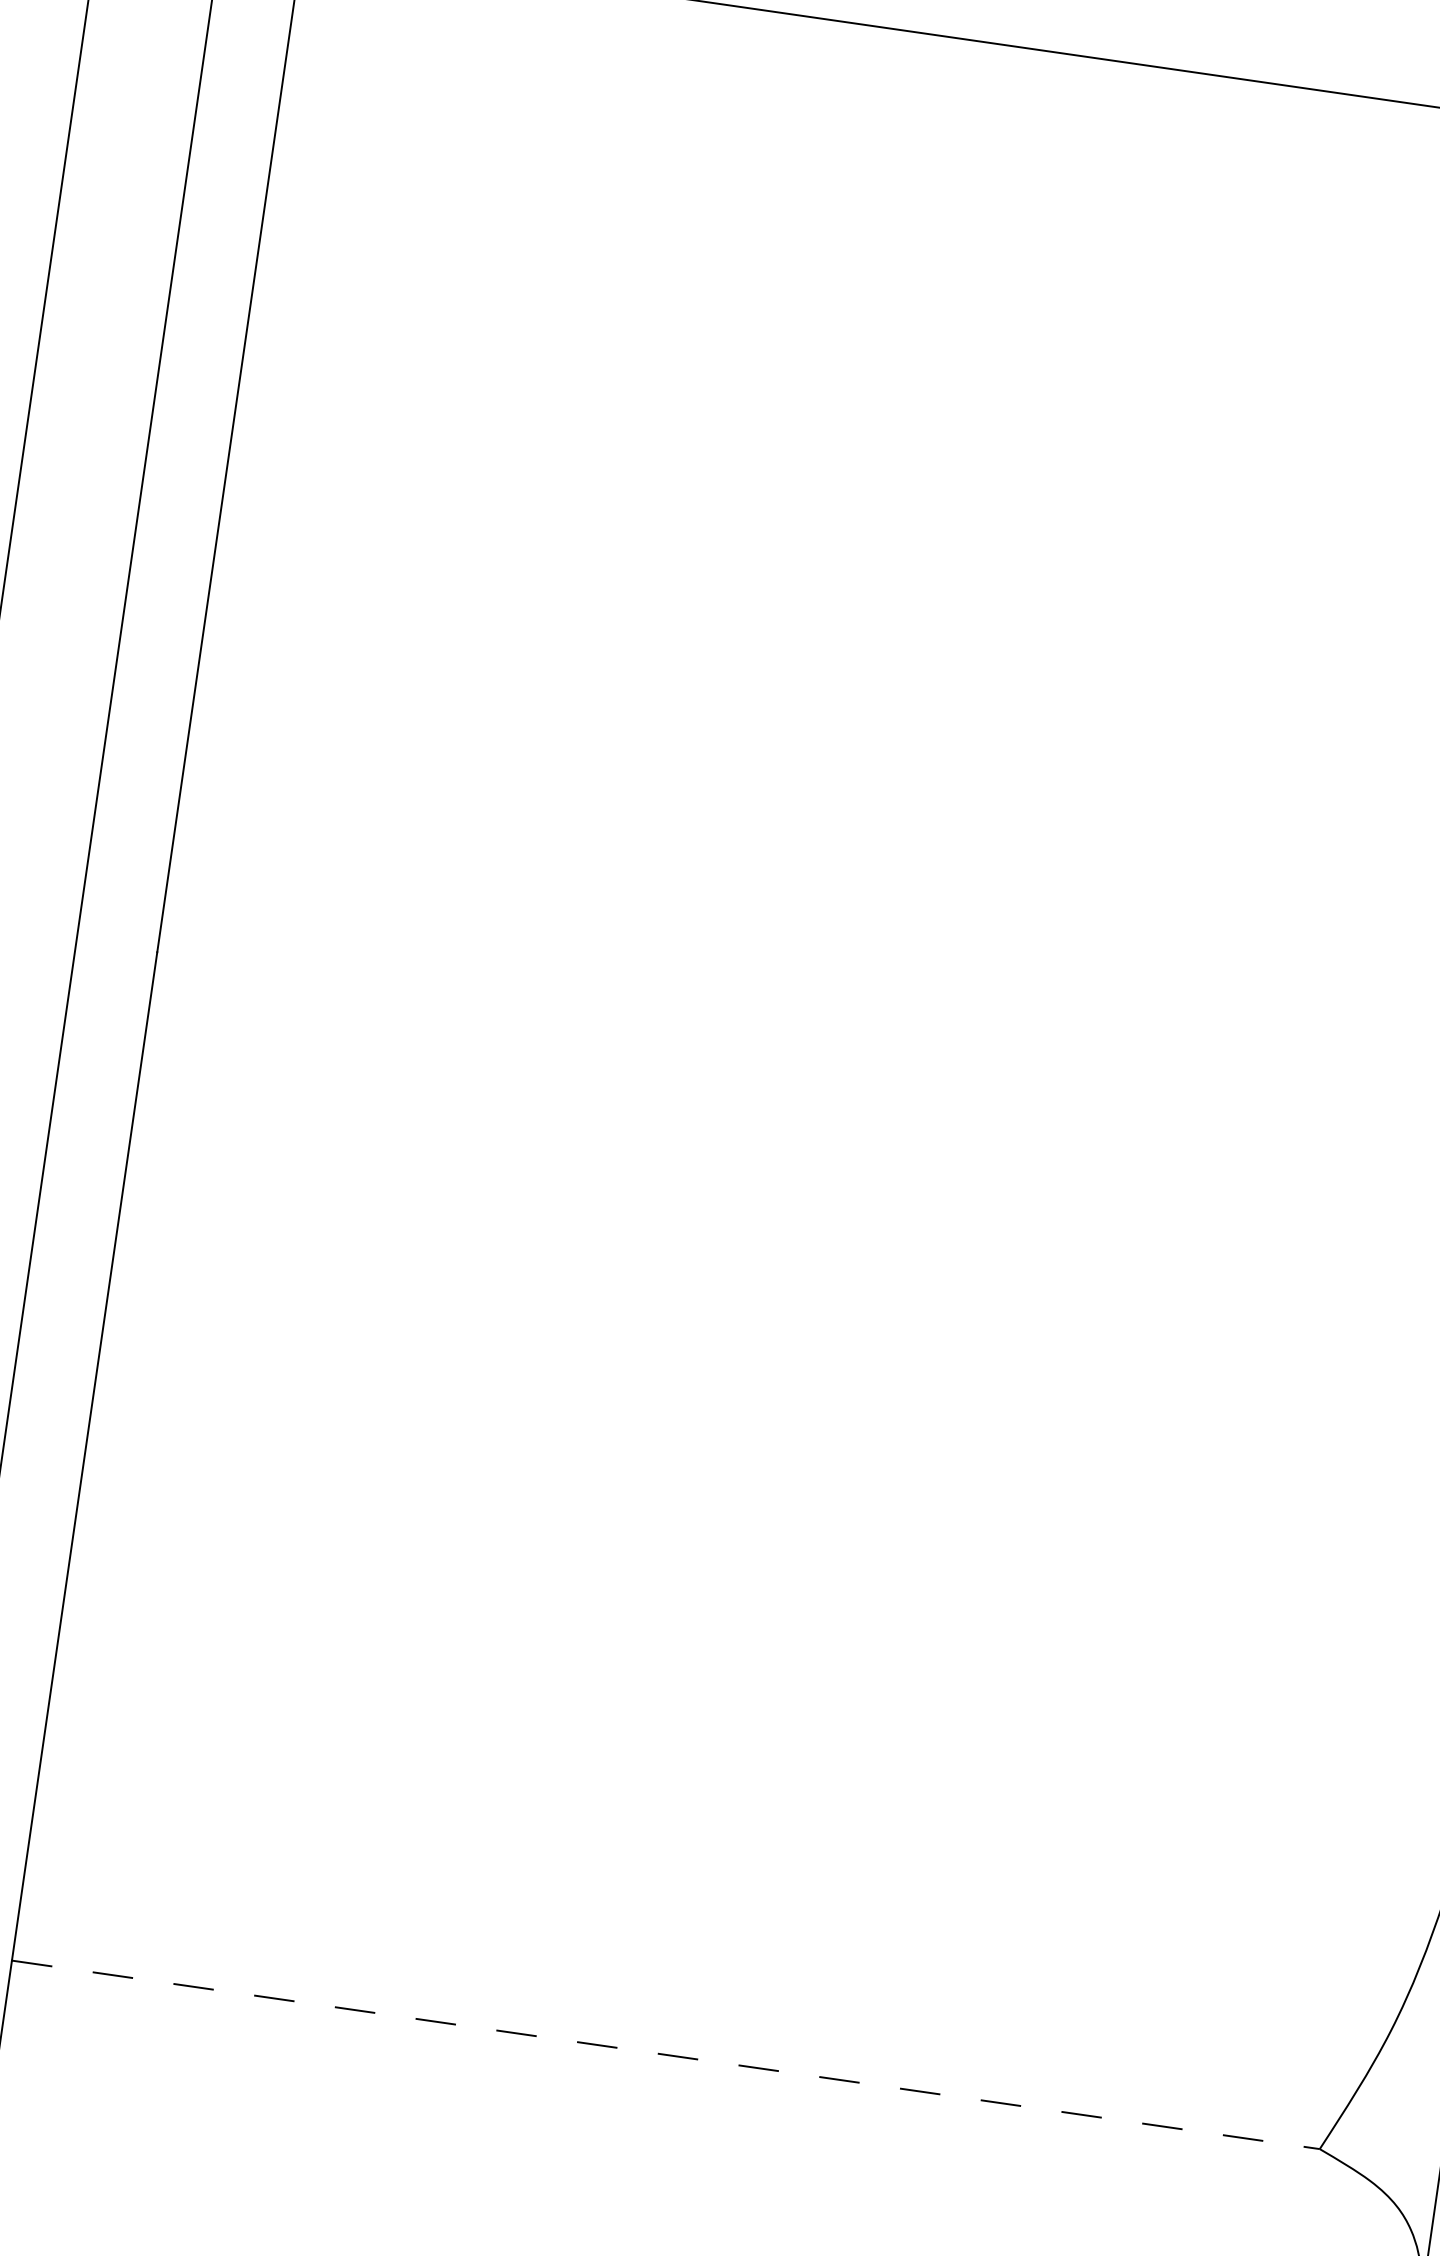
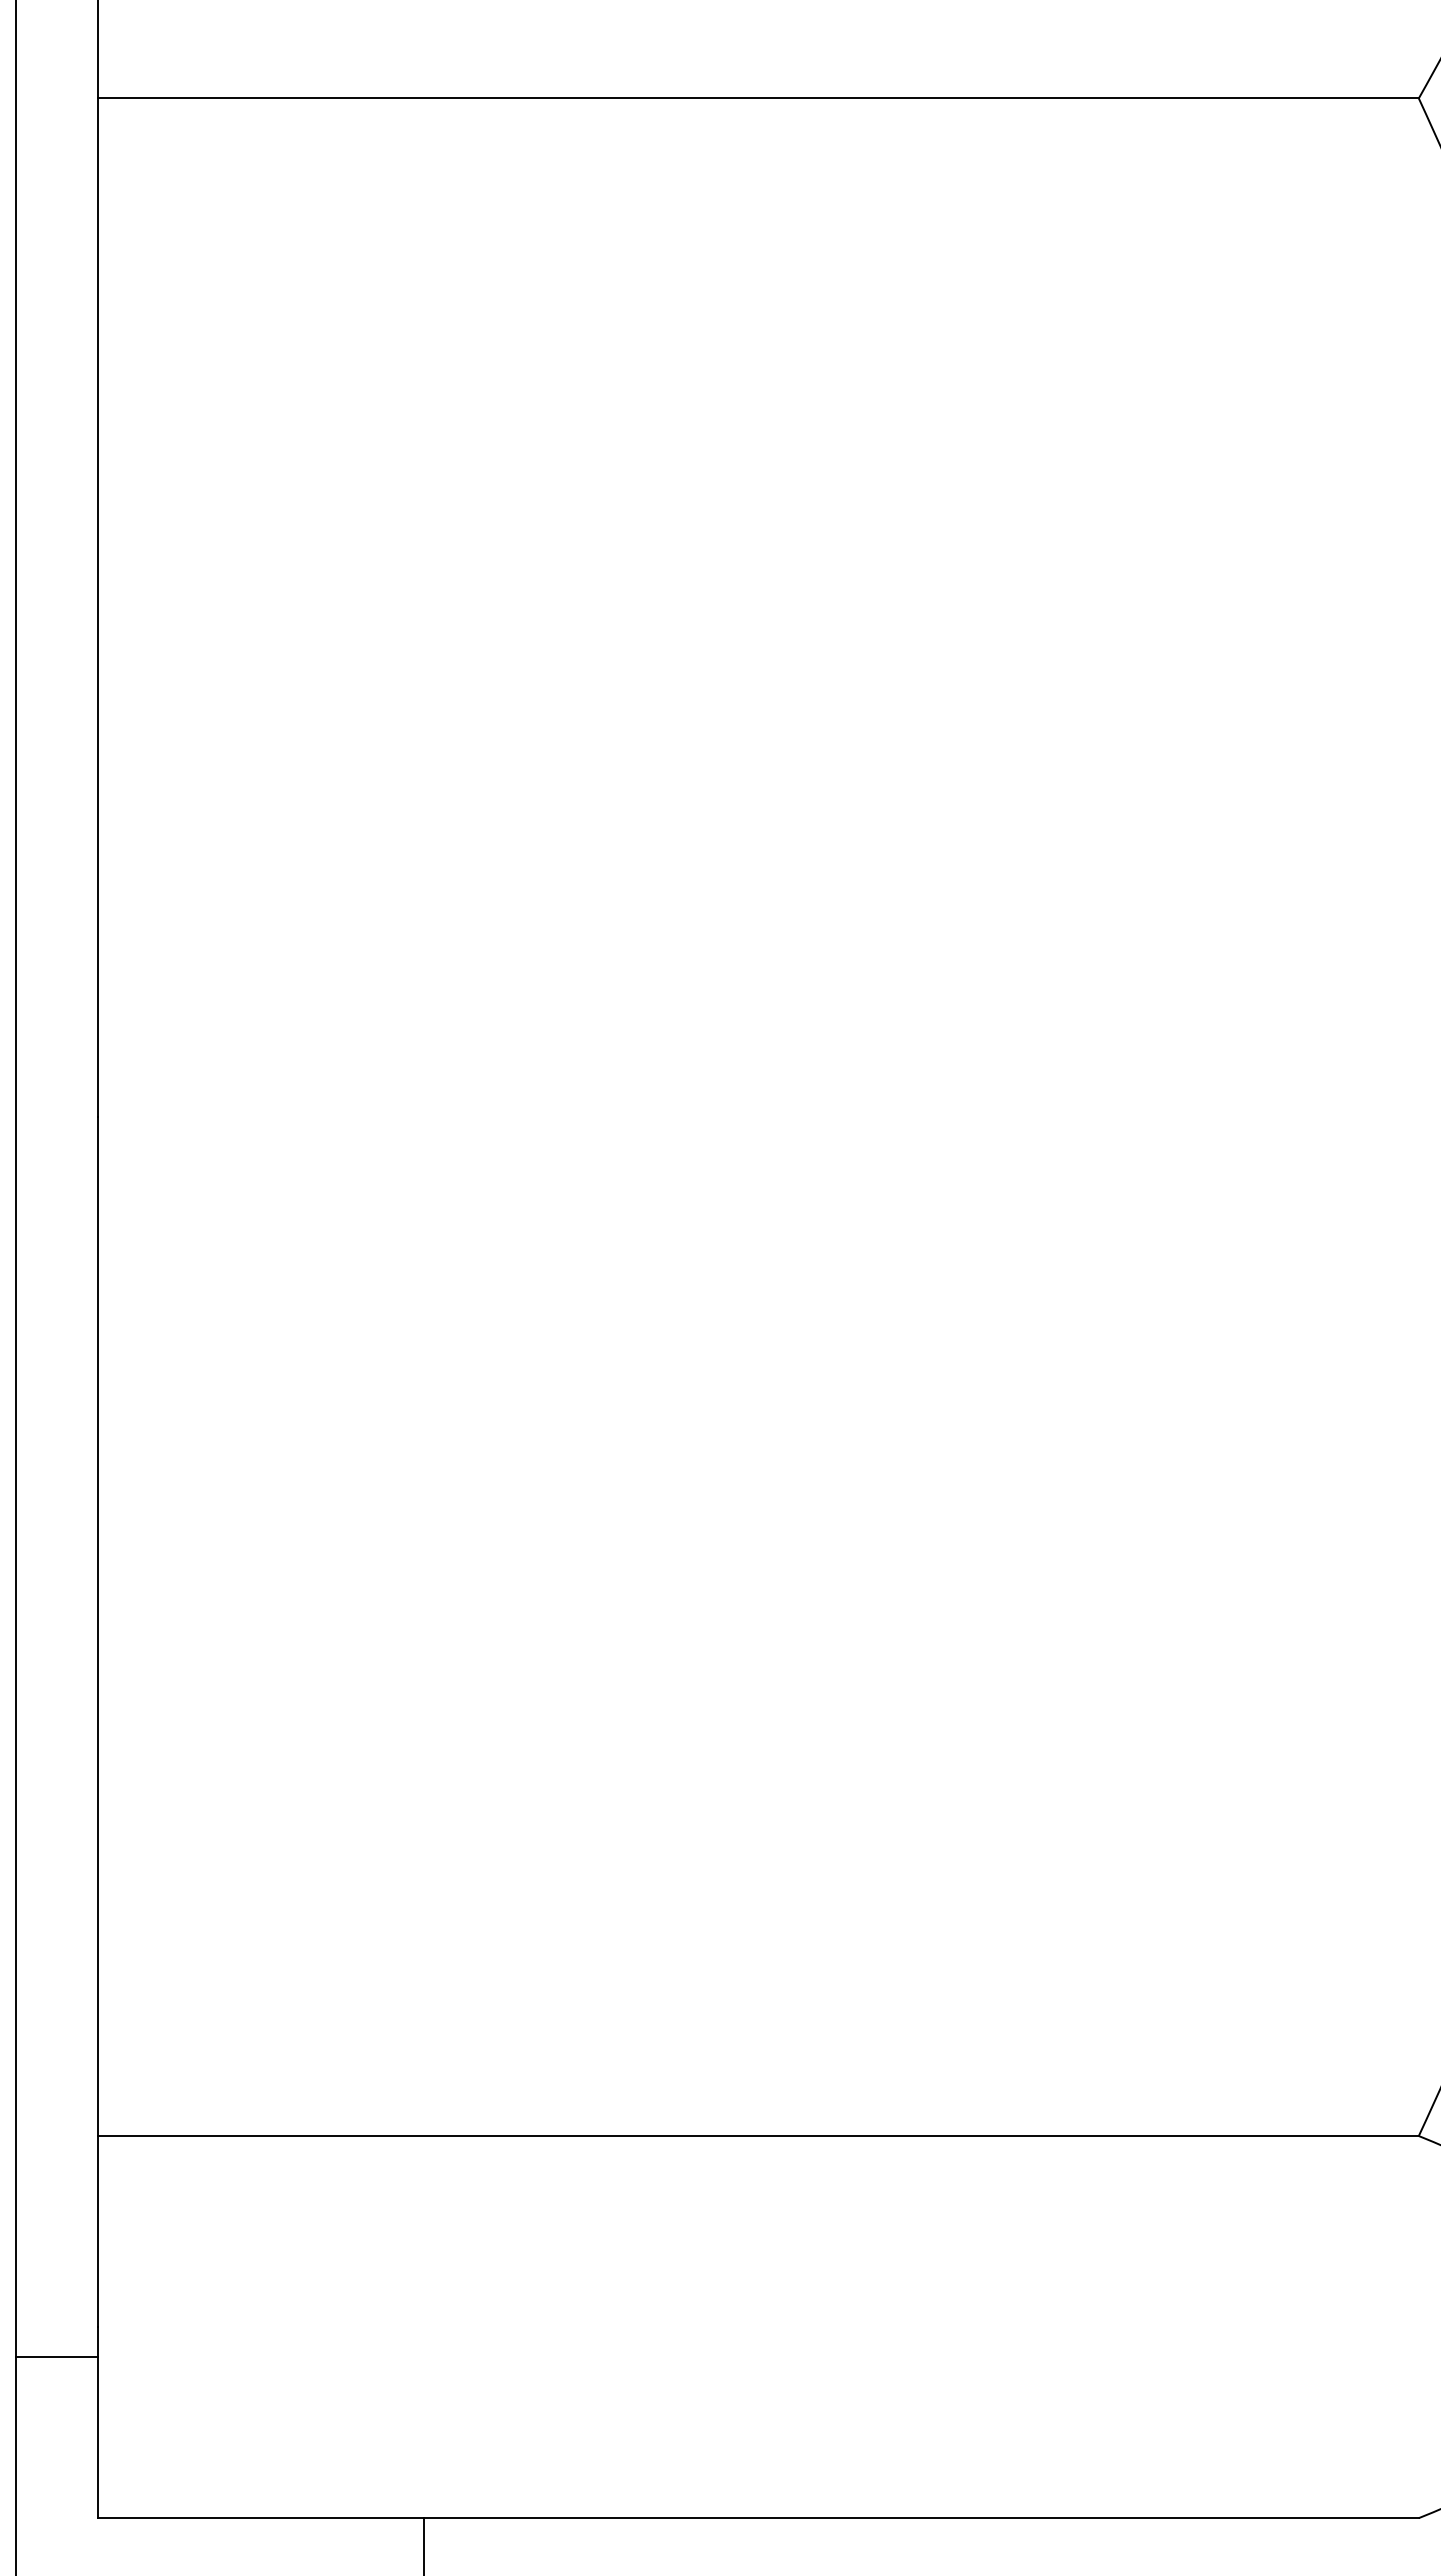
line: (666, 2055) -> (758, 2136), dashed -> solid

